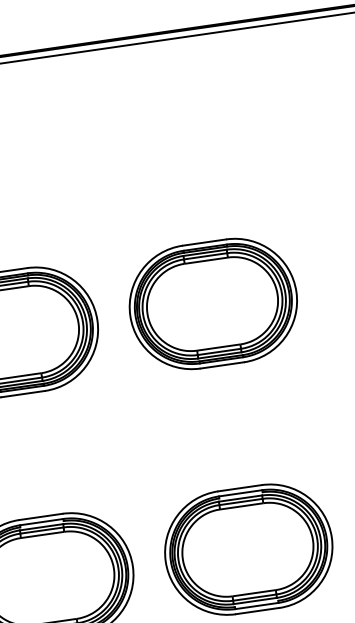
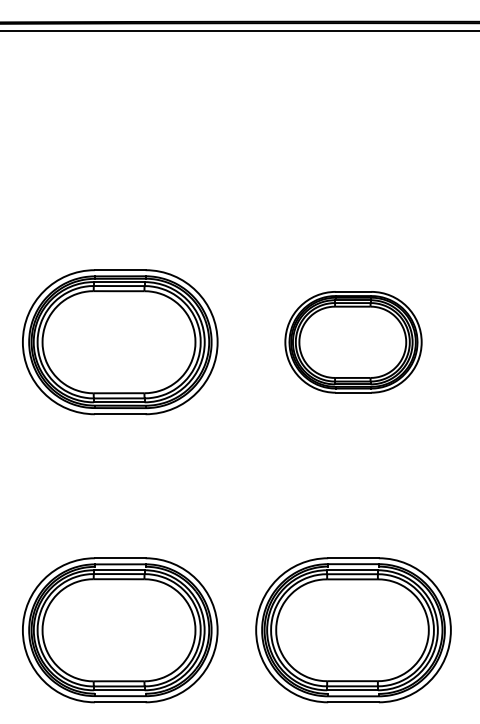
part: (213, 304) -> (353, 342), size x0.7

